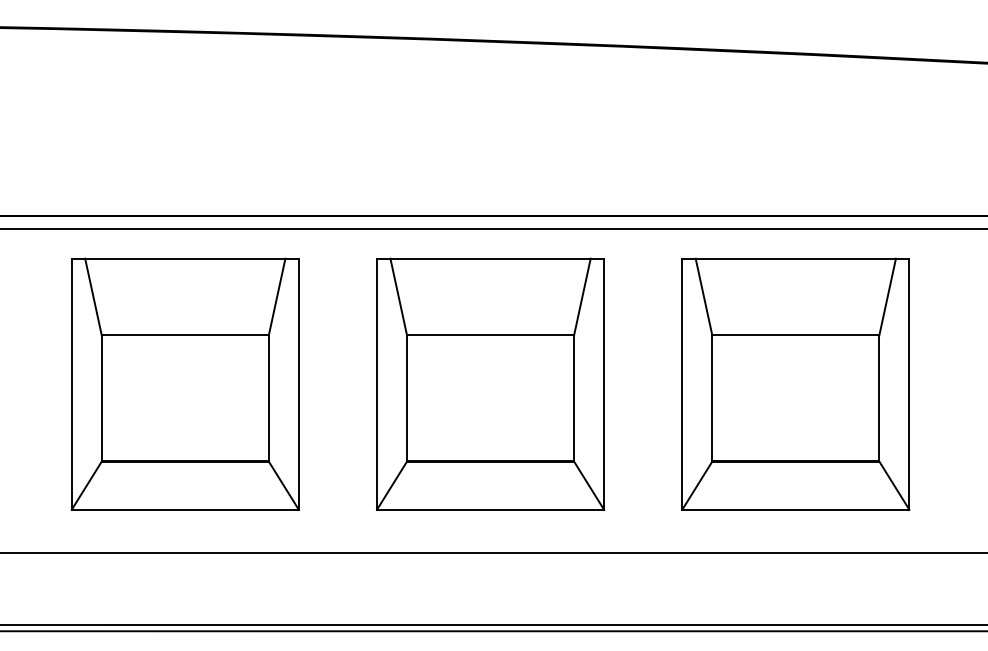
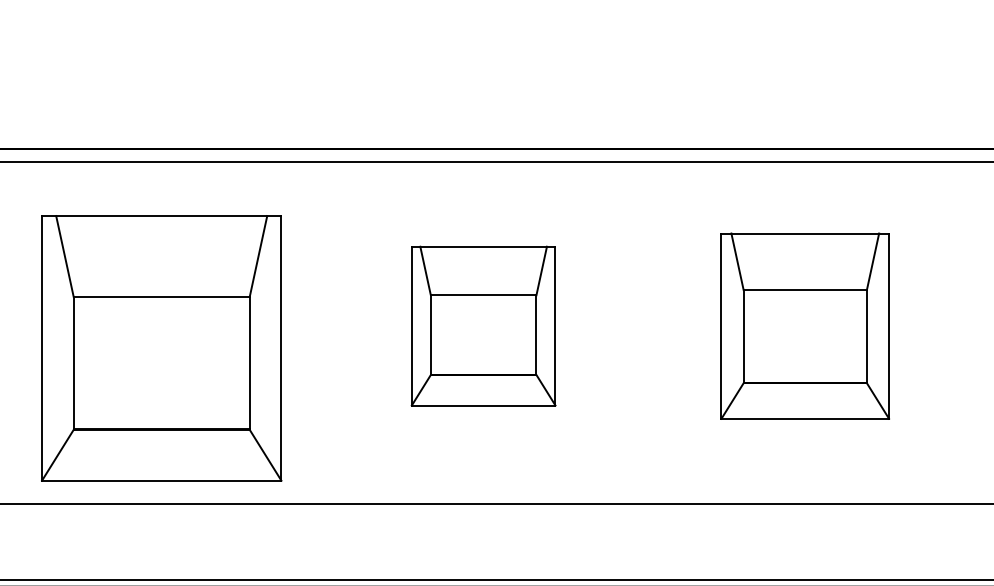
part: (184, 383) -> (160, 347), moved
part: (490, 383) -> (483, 325), size x0.6
part: (795, 383) -> (804, 325), size x0.7

